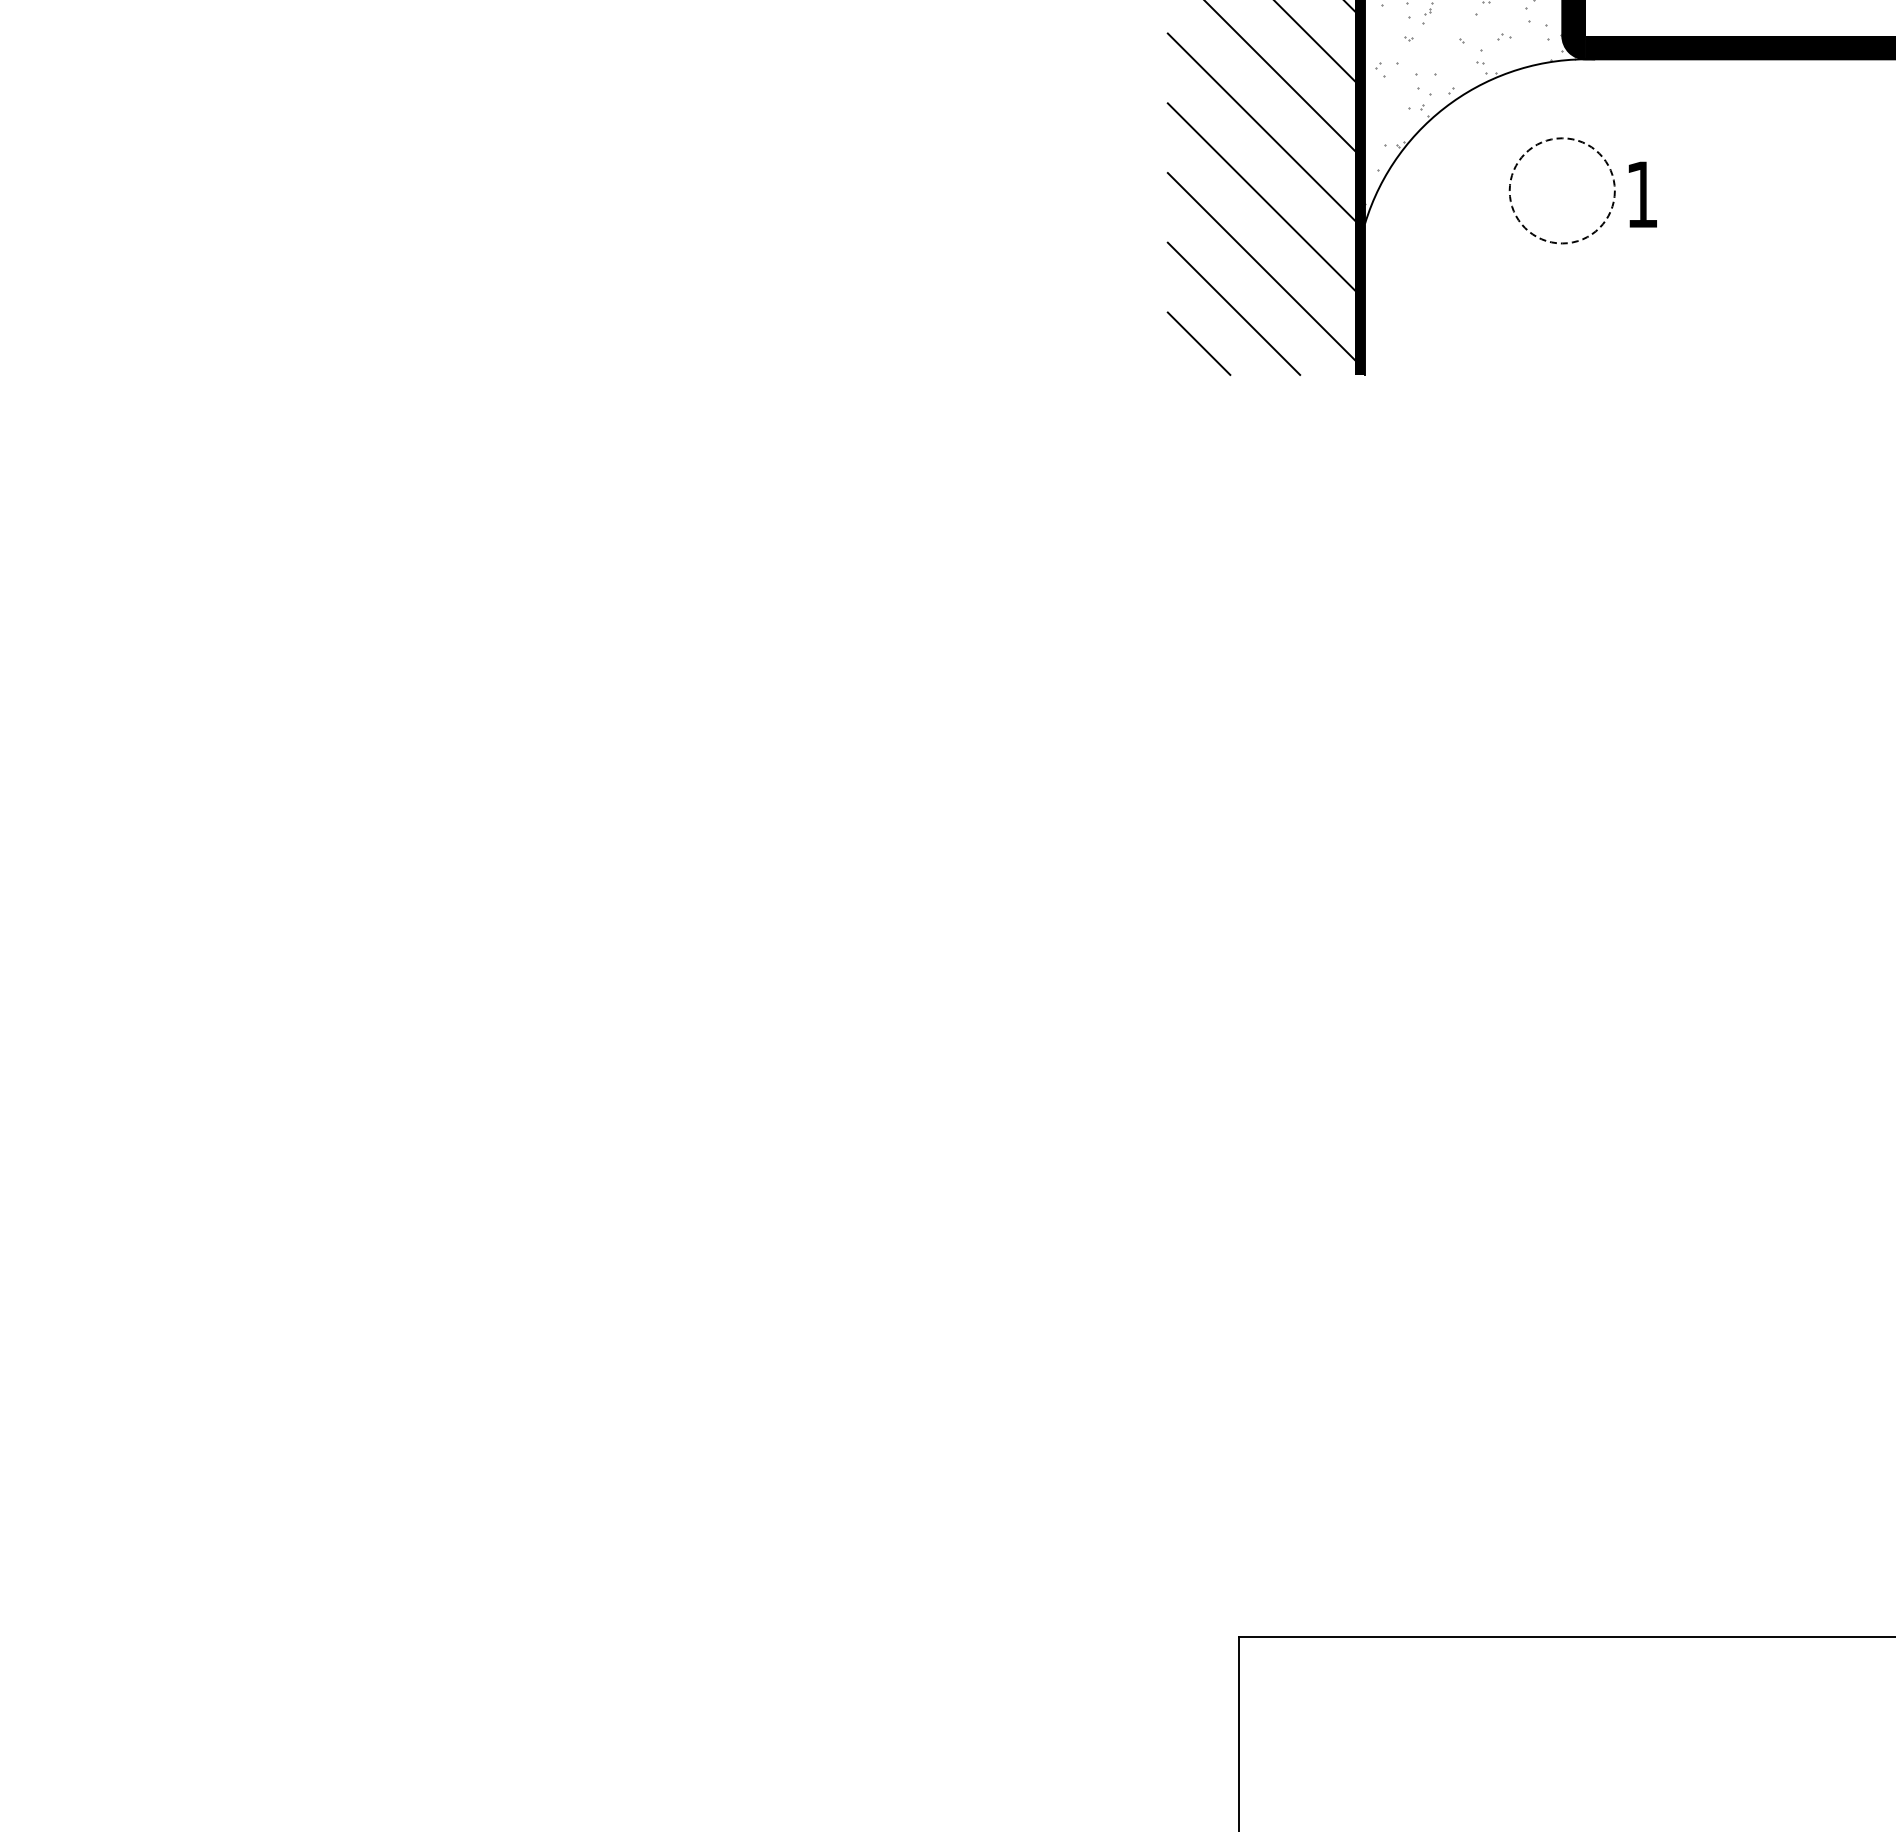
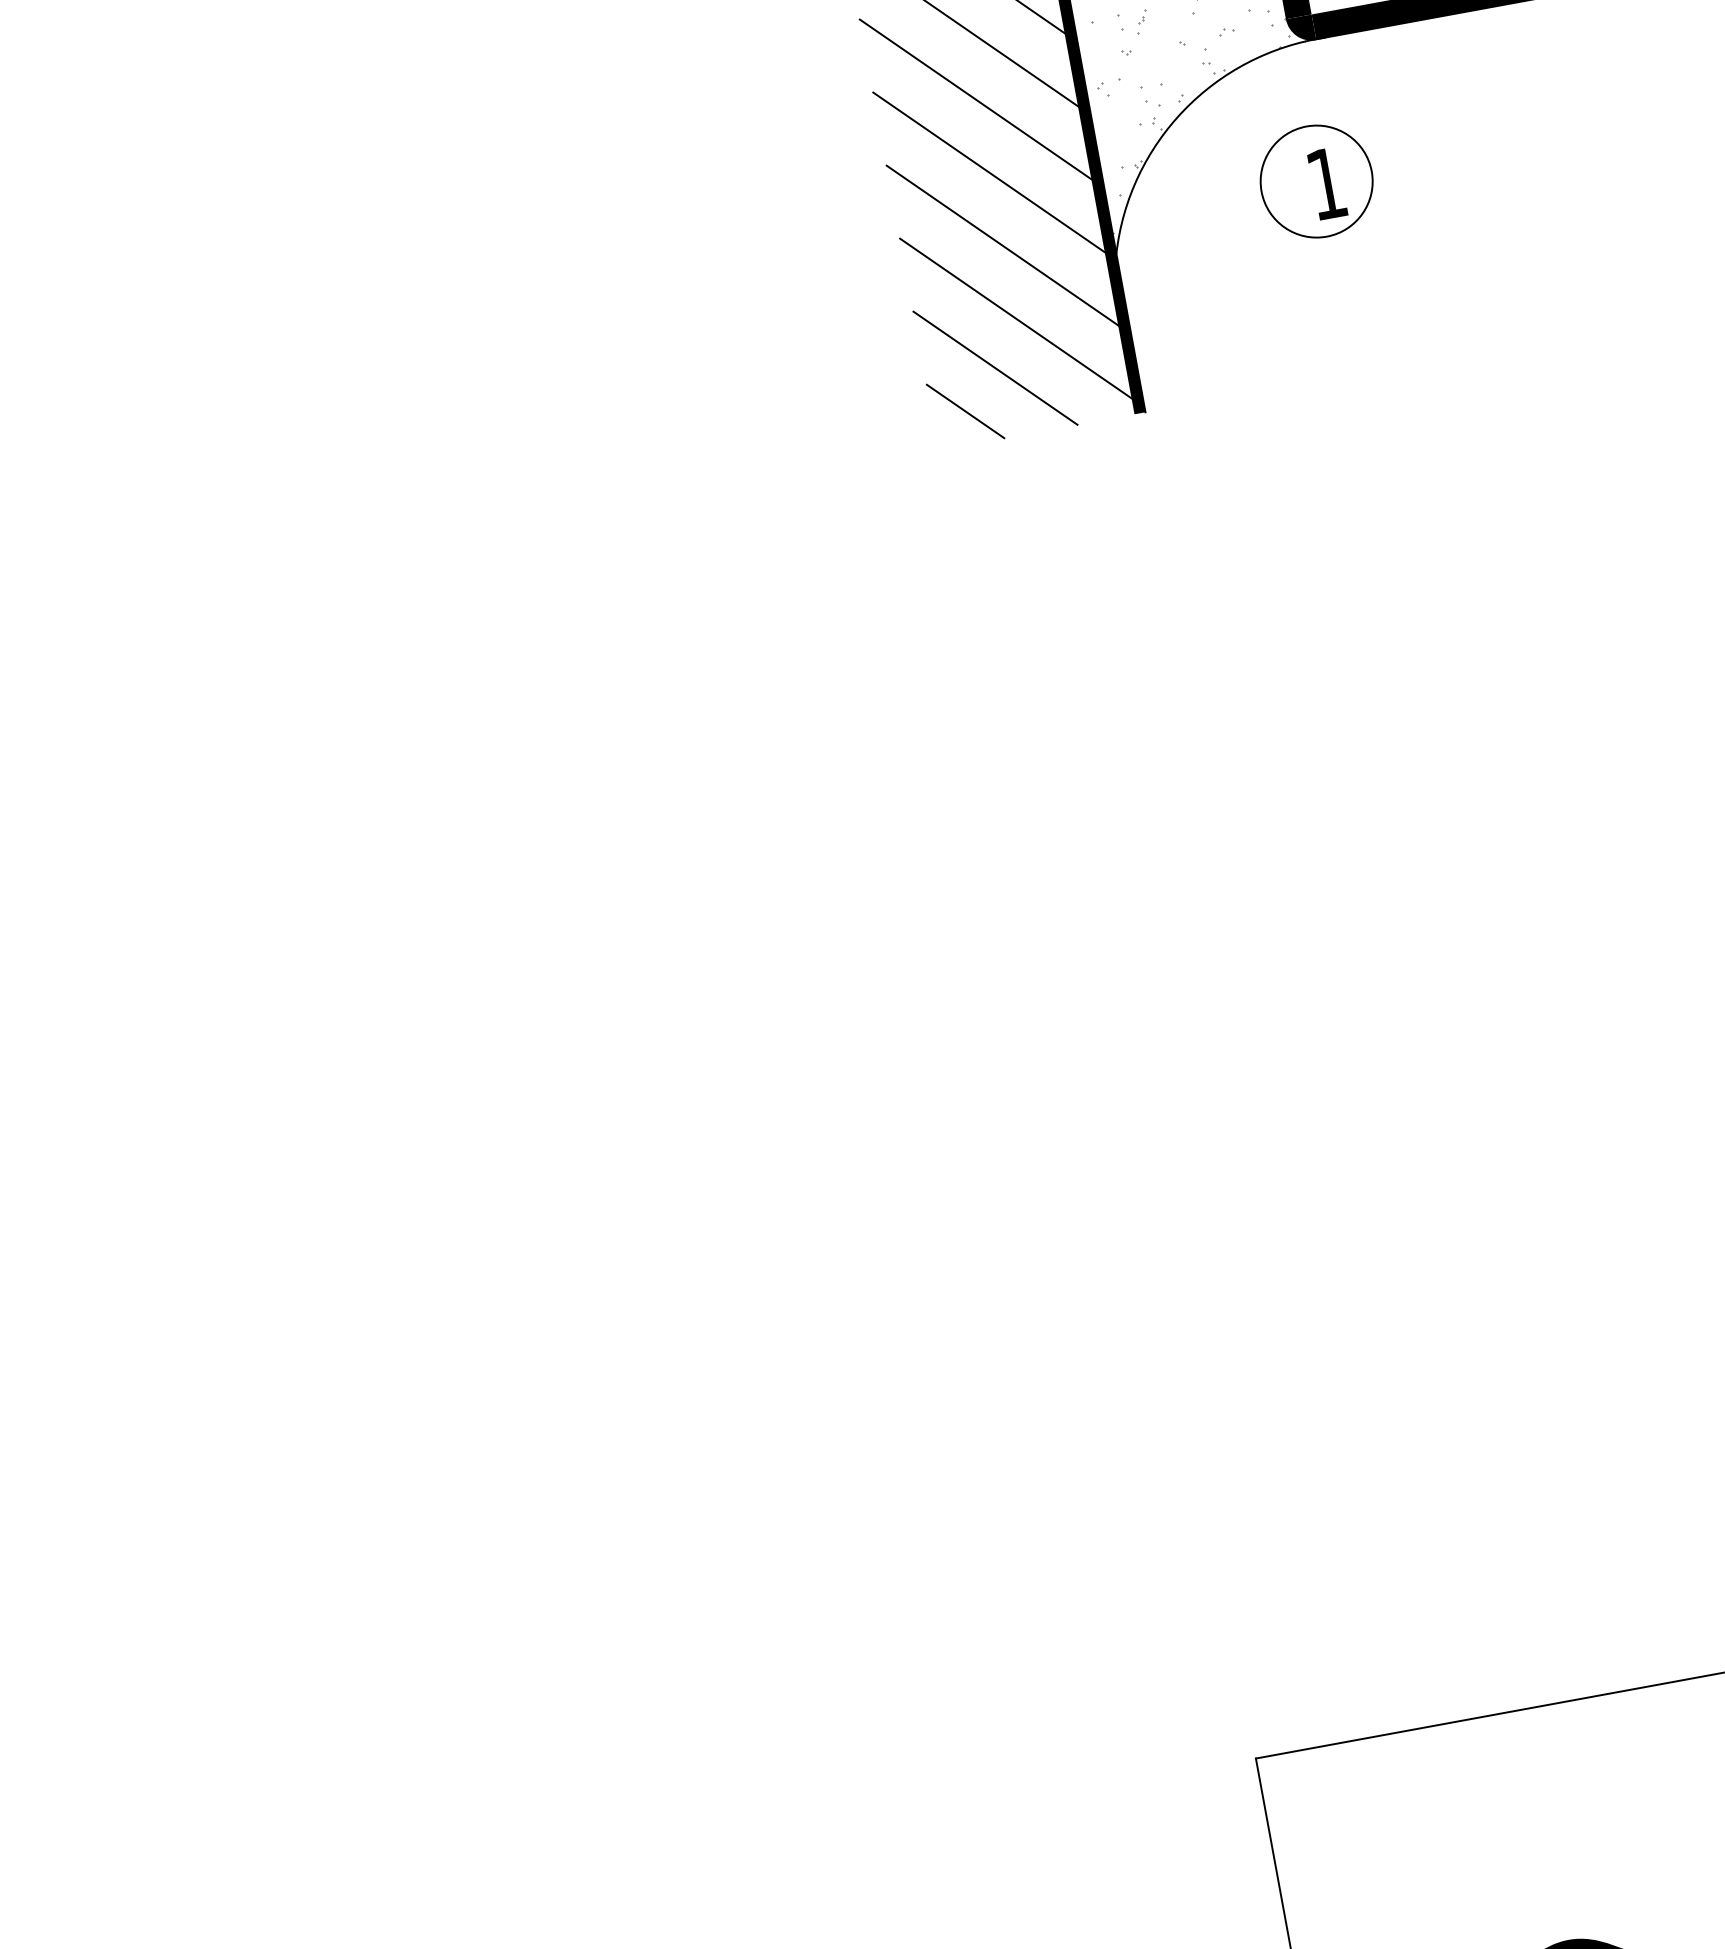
circle: (1561, 190) -> (1315, 181), dashed -> solid
text: (1642, 194) -> (1327, 183), moved

